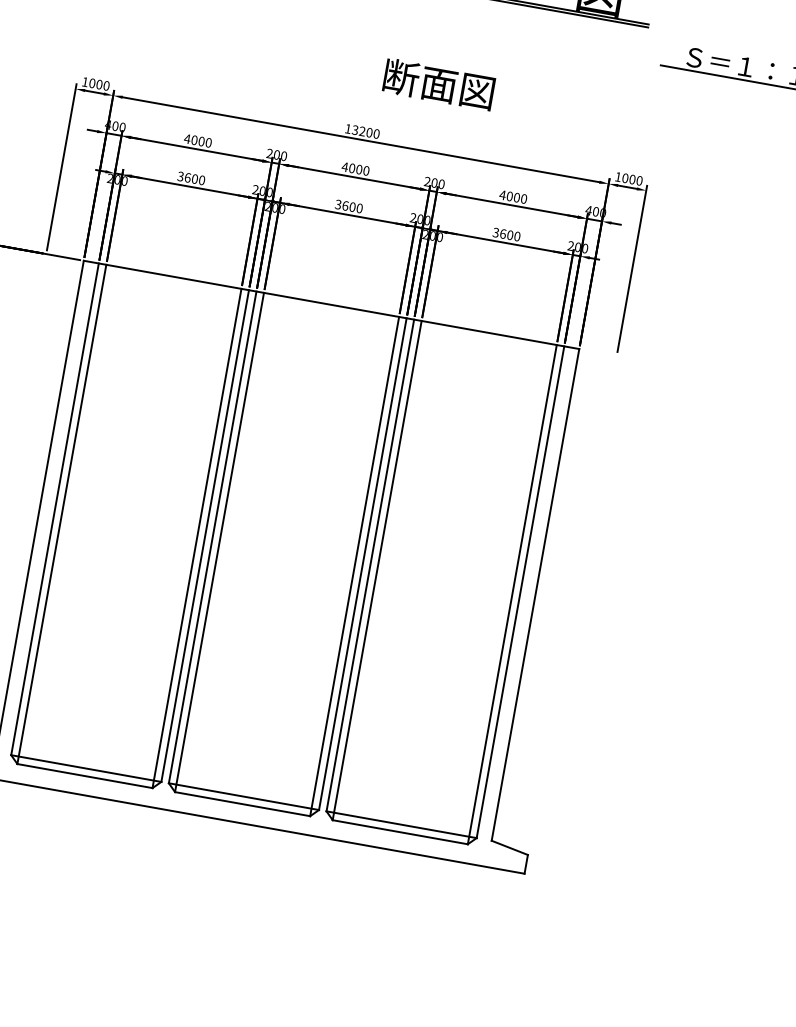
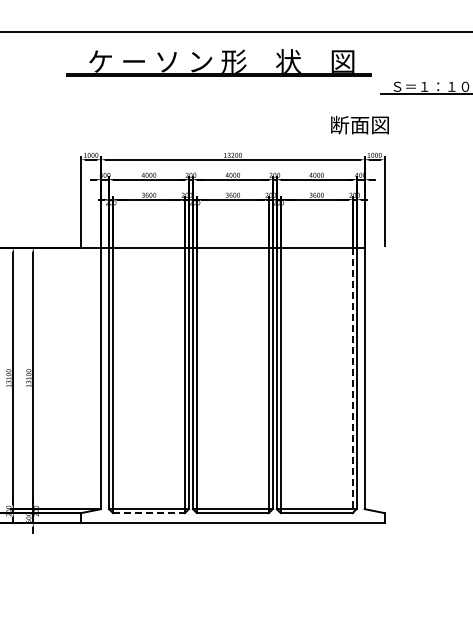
text: (438, 83) -> (359, 124), moved
line: (511, 594) -> (352, 380), solid -> dashed
line: (85, 776) -> (149, 513), solid -> dashed

